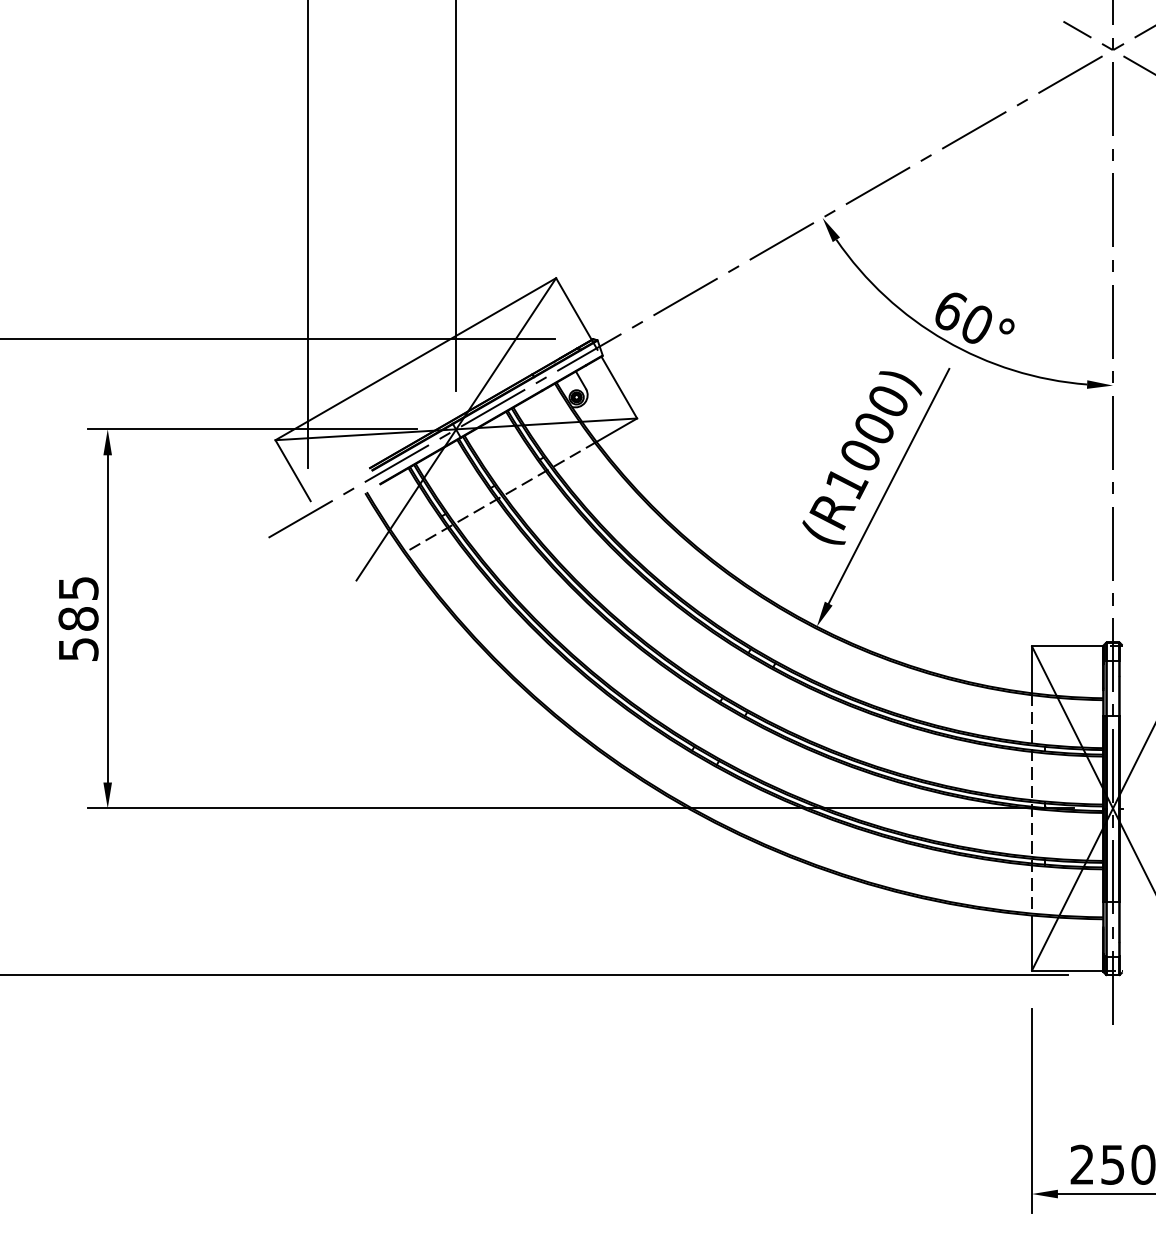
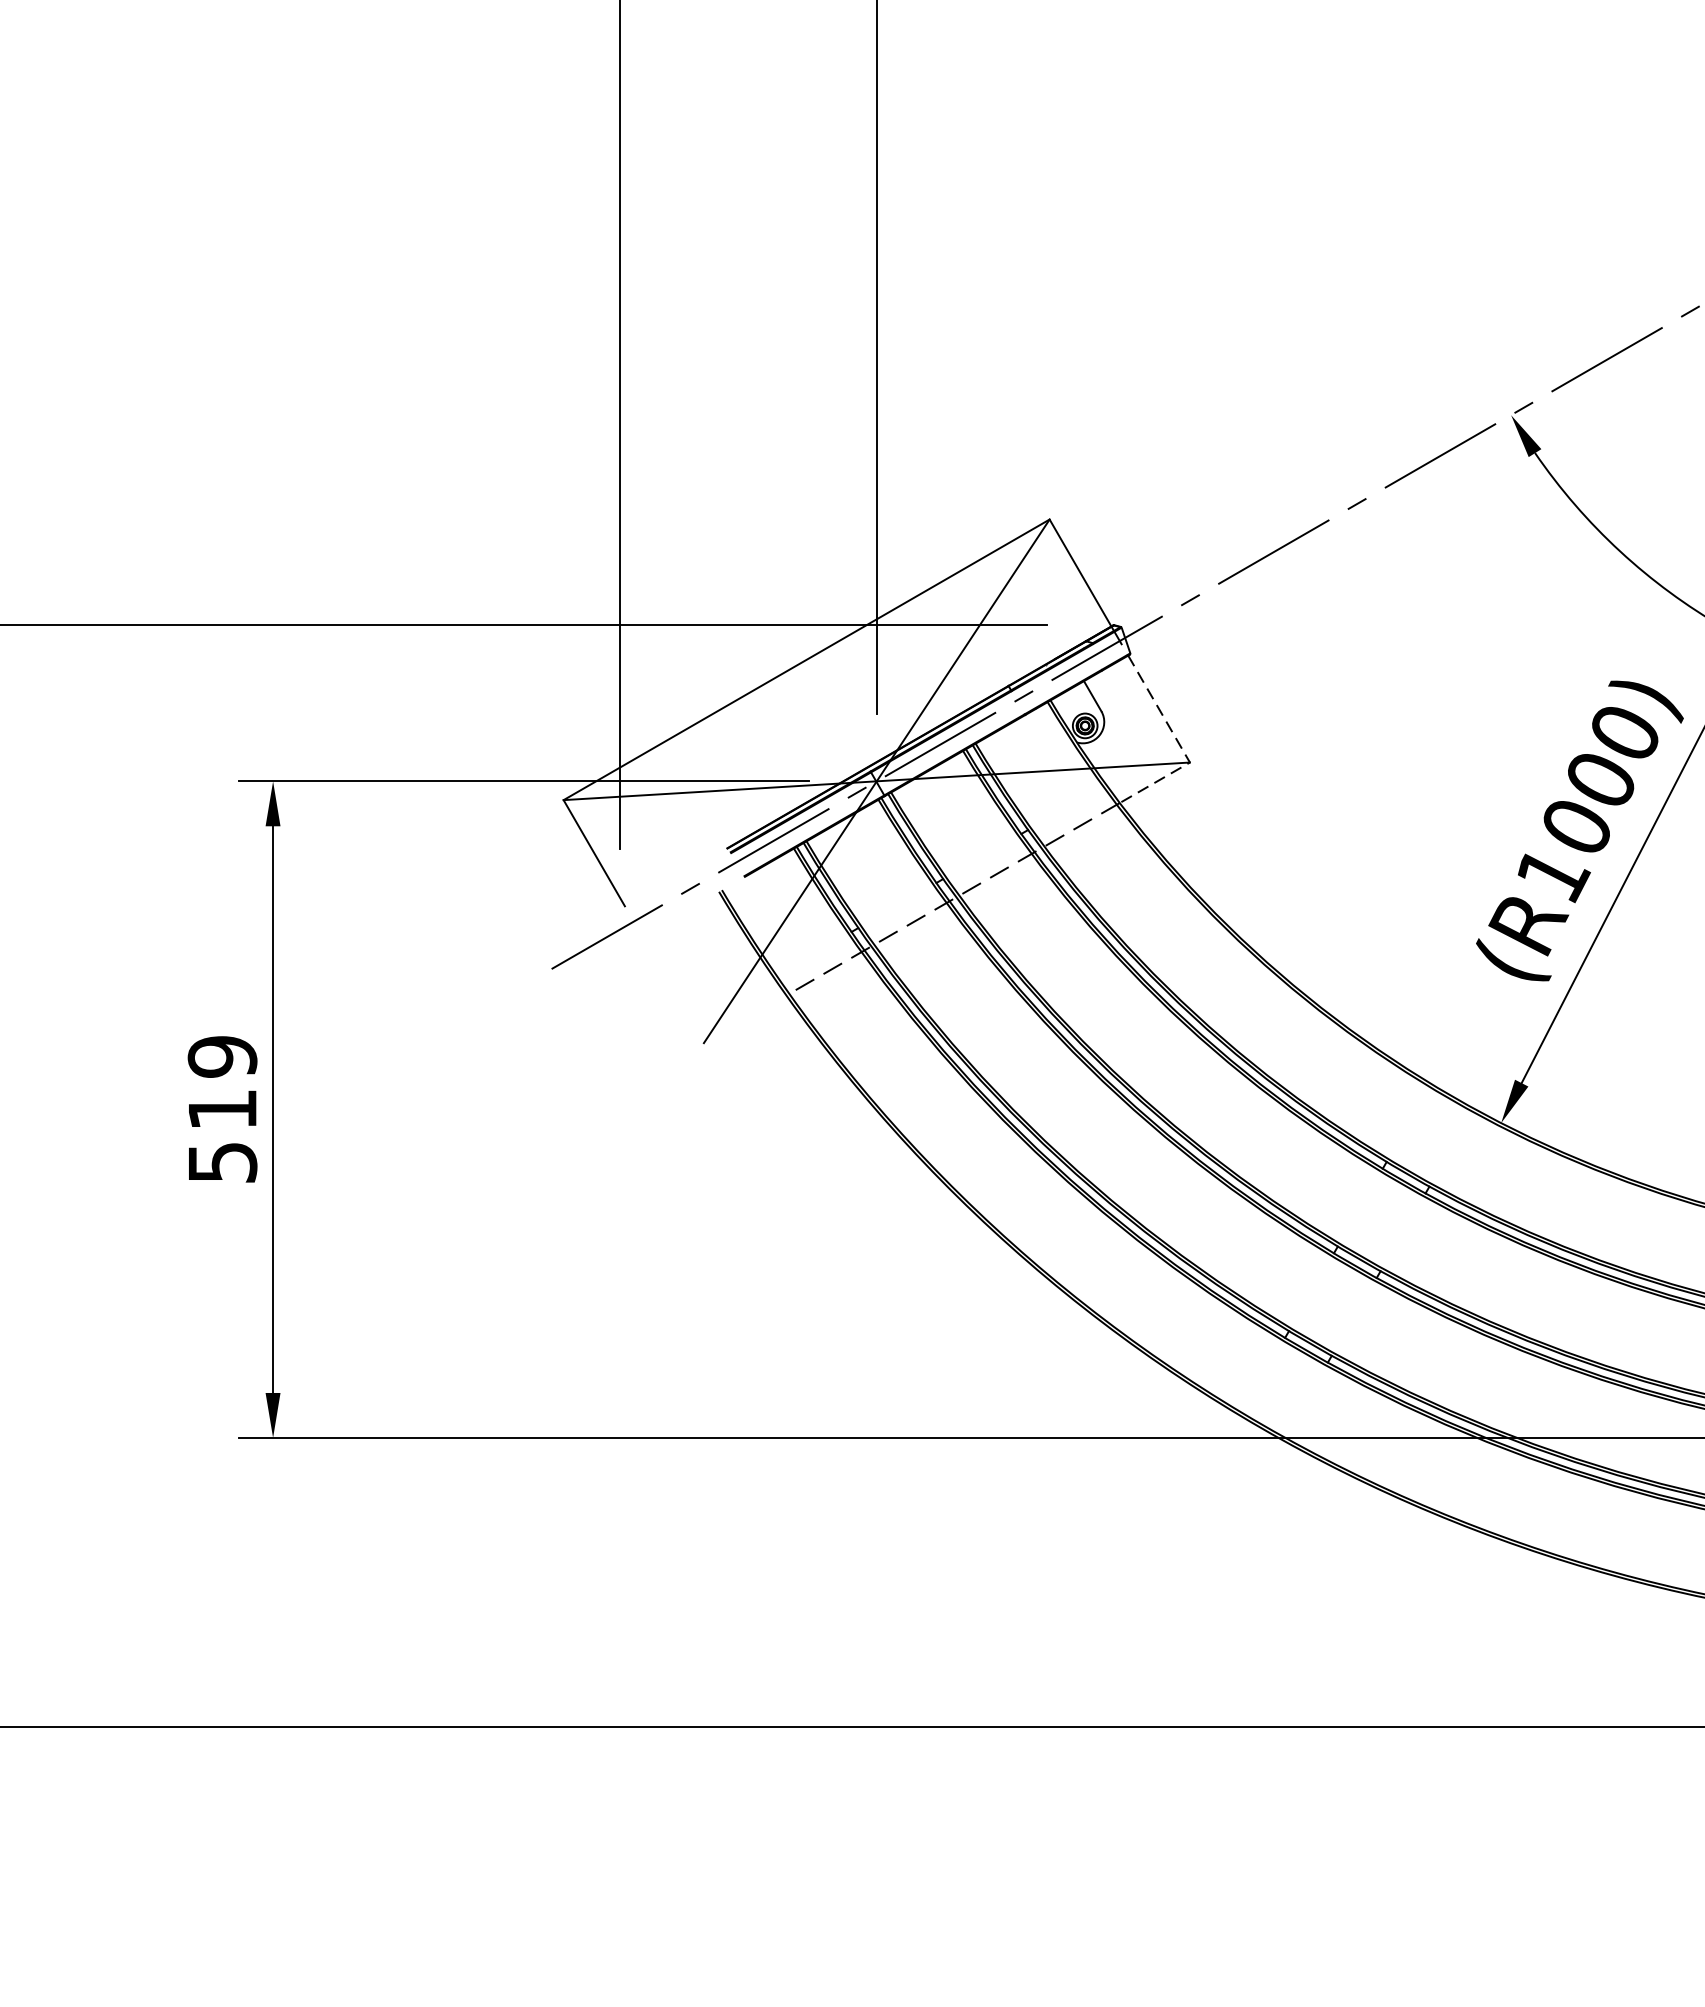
line: (631, 408) -> (1180, 745), solid -> dashed
text: (78, 603) -> (222, 1082), 585 -> 519

